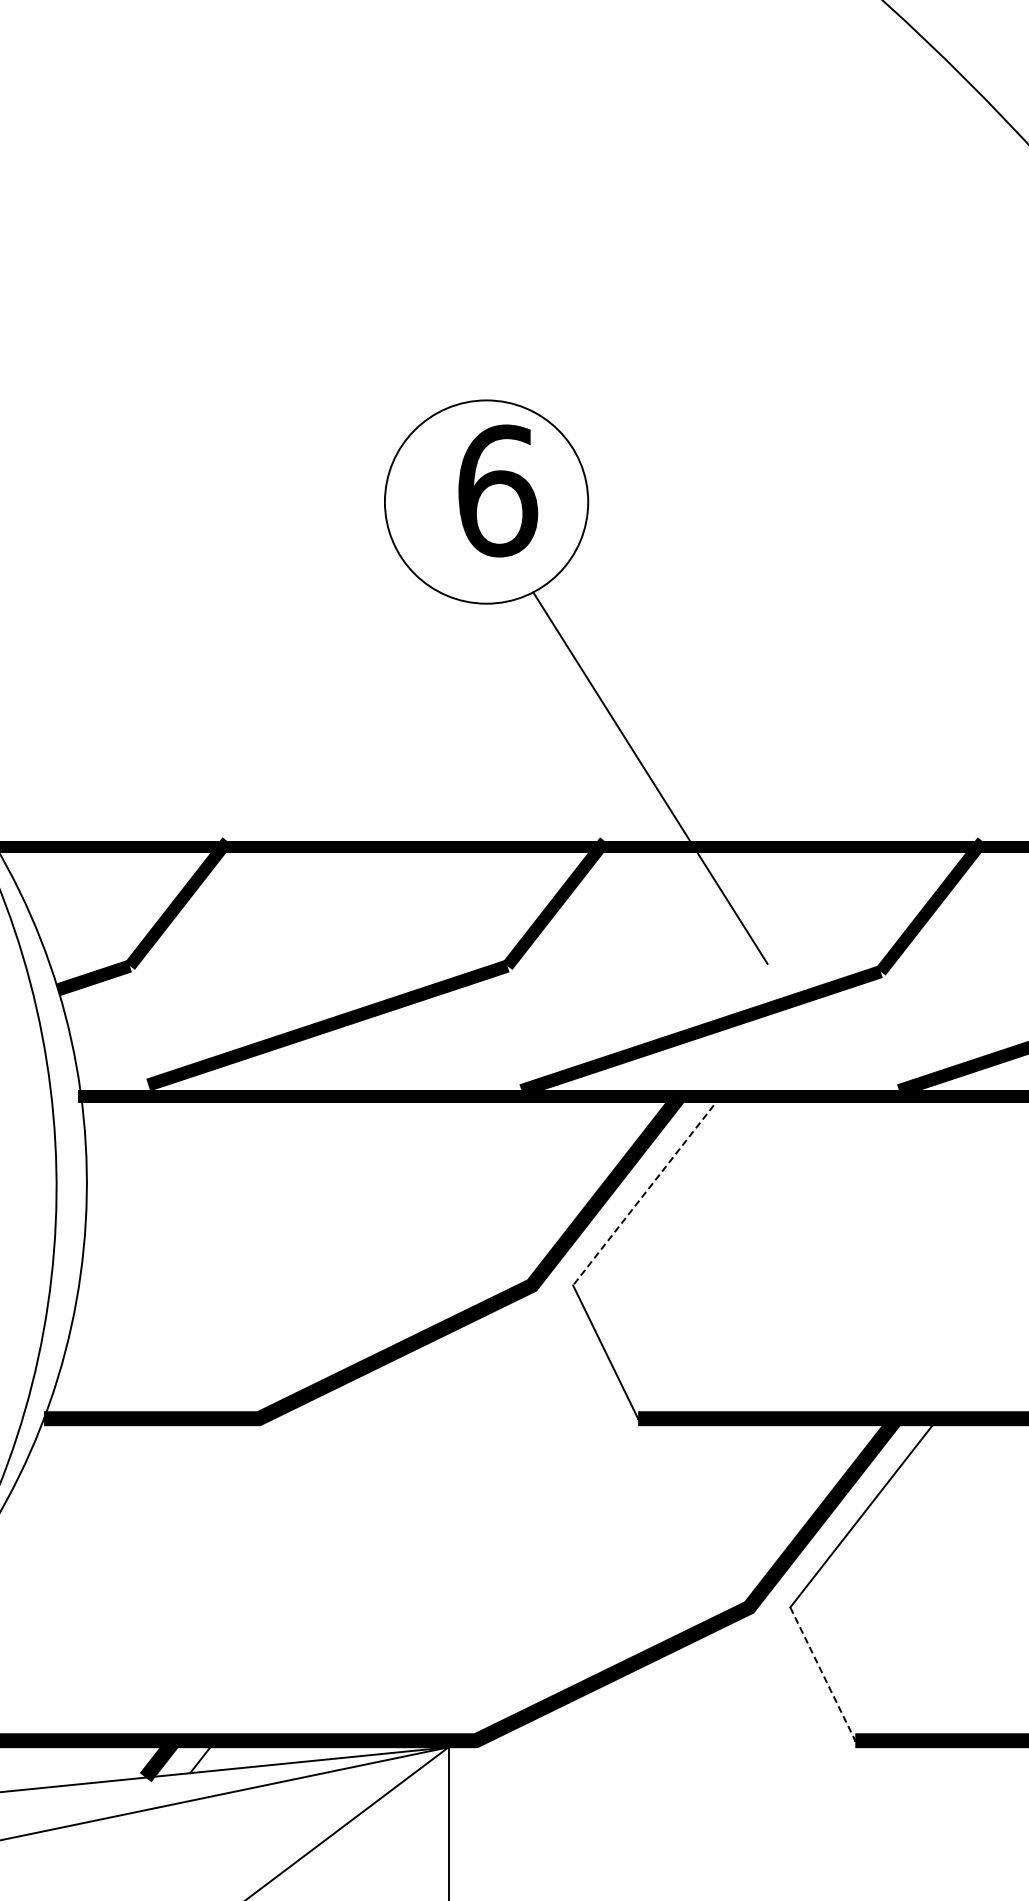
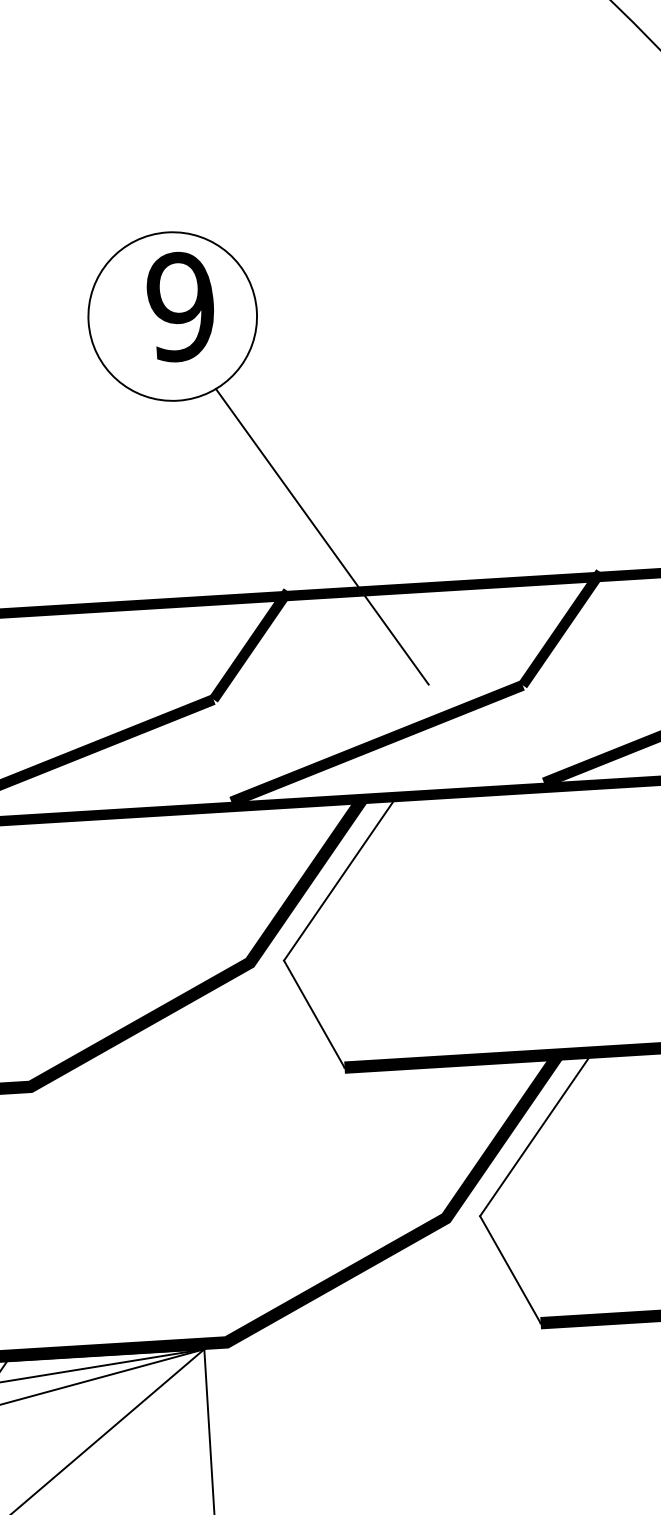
text: (497, 490) -> (181, 306), 6 -> 9
line: (646, 1191) -> (340, 879), dashed -> solid
line: (823, 1674) -> (510, 1270), dashed -> solid

